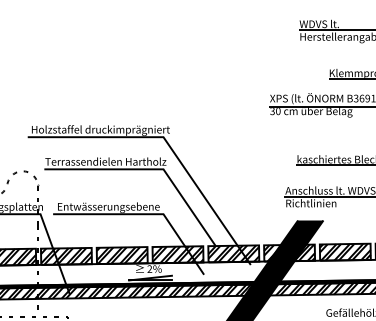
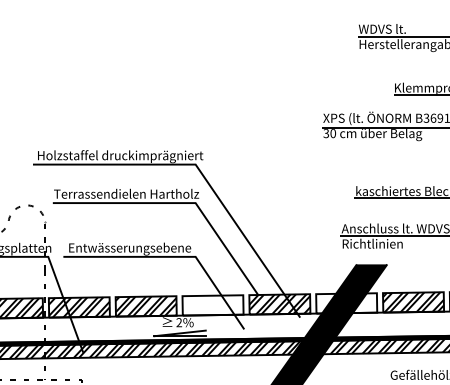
hatch: (289, 253) -> (346, 303), removed
hatch: (177, 254) -> (212, 305), removed

